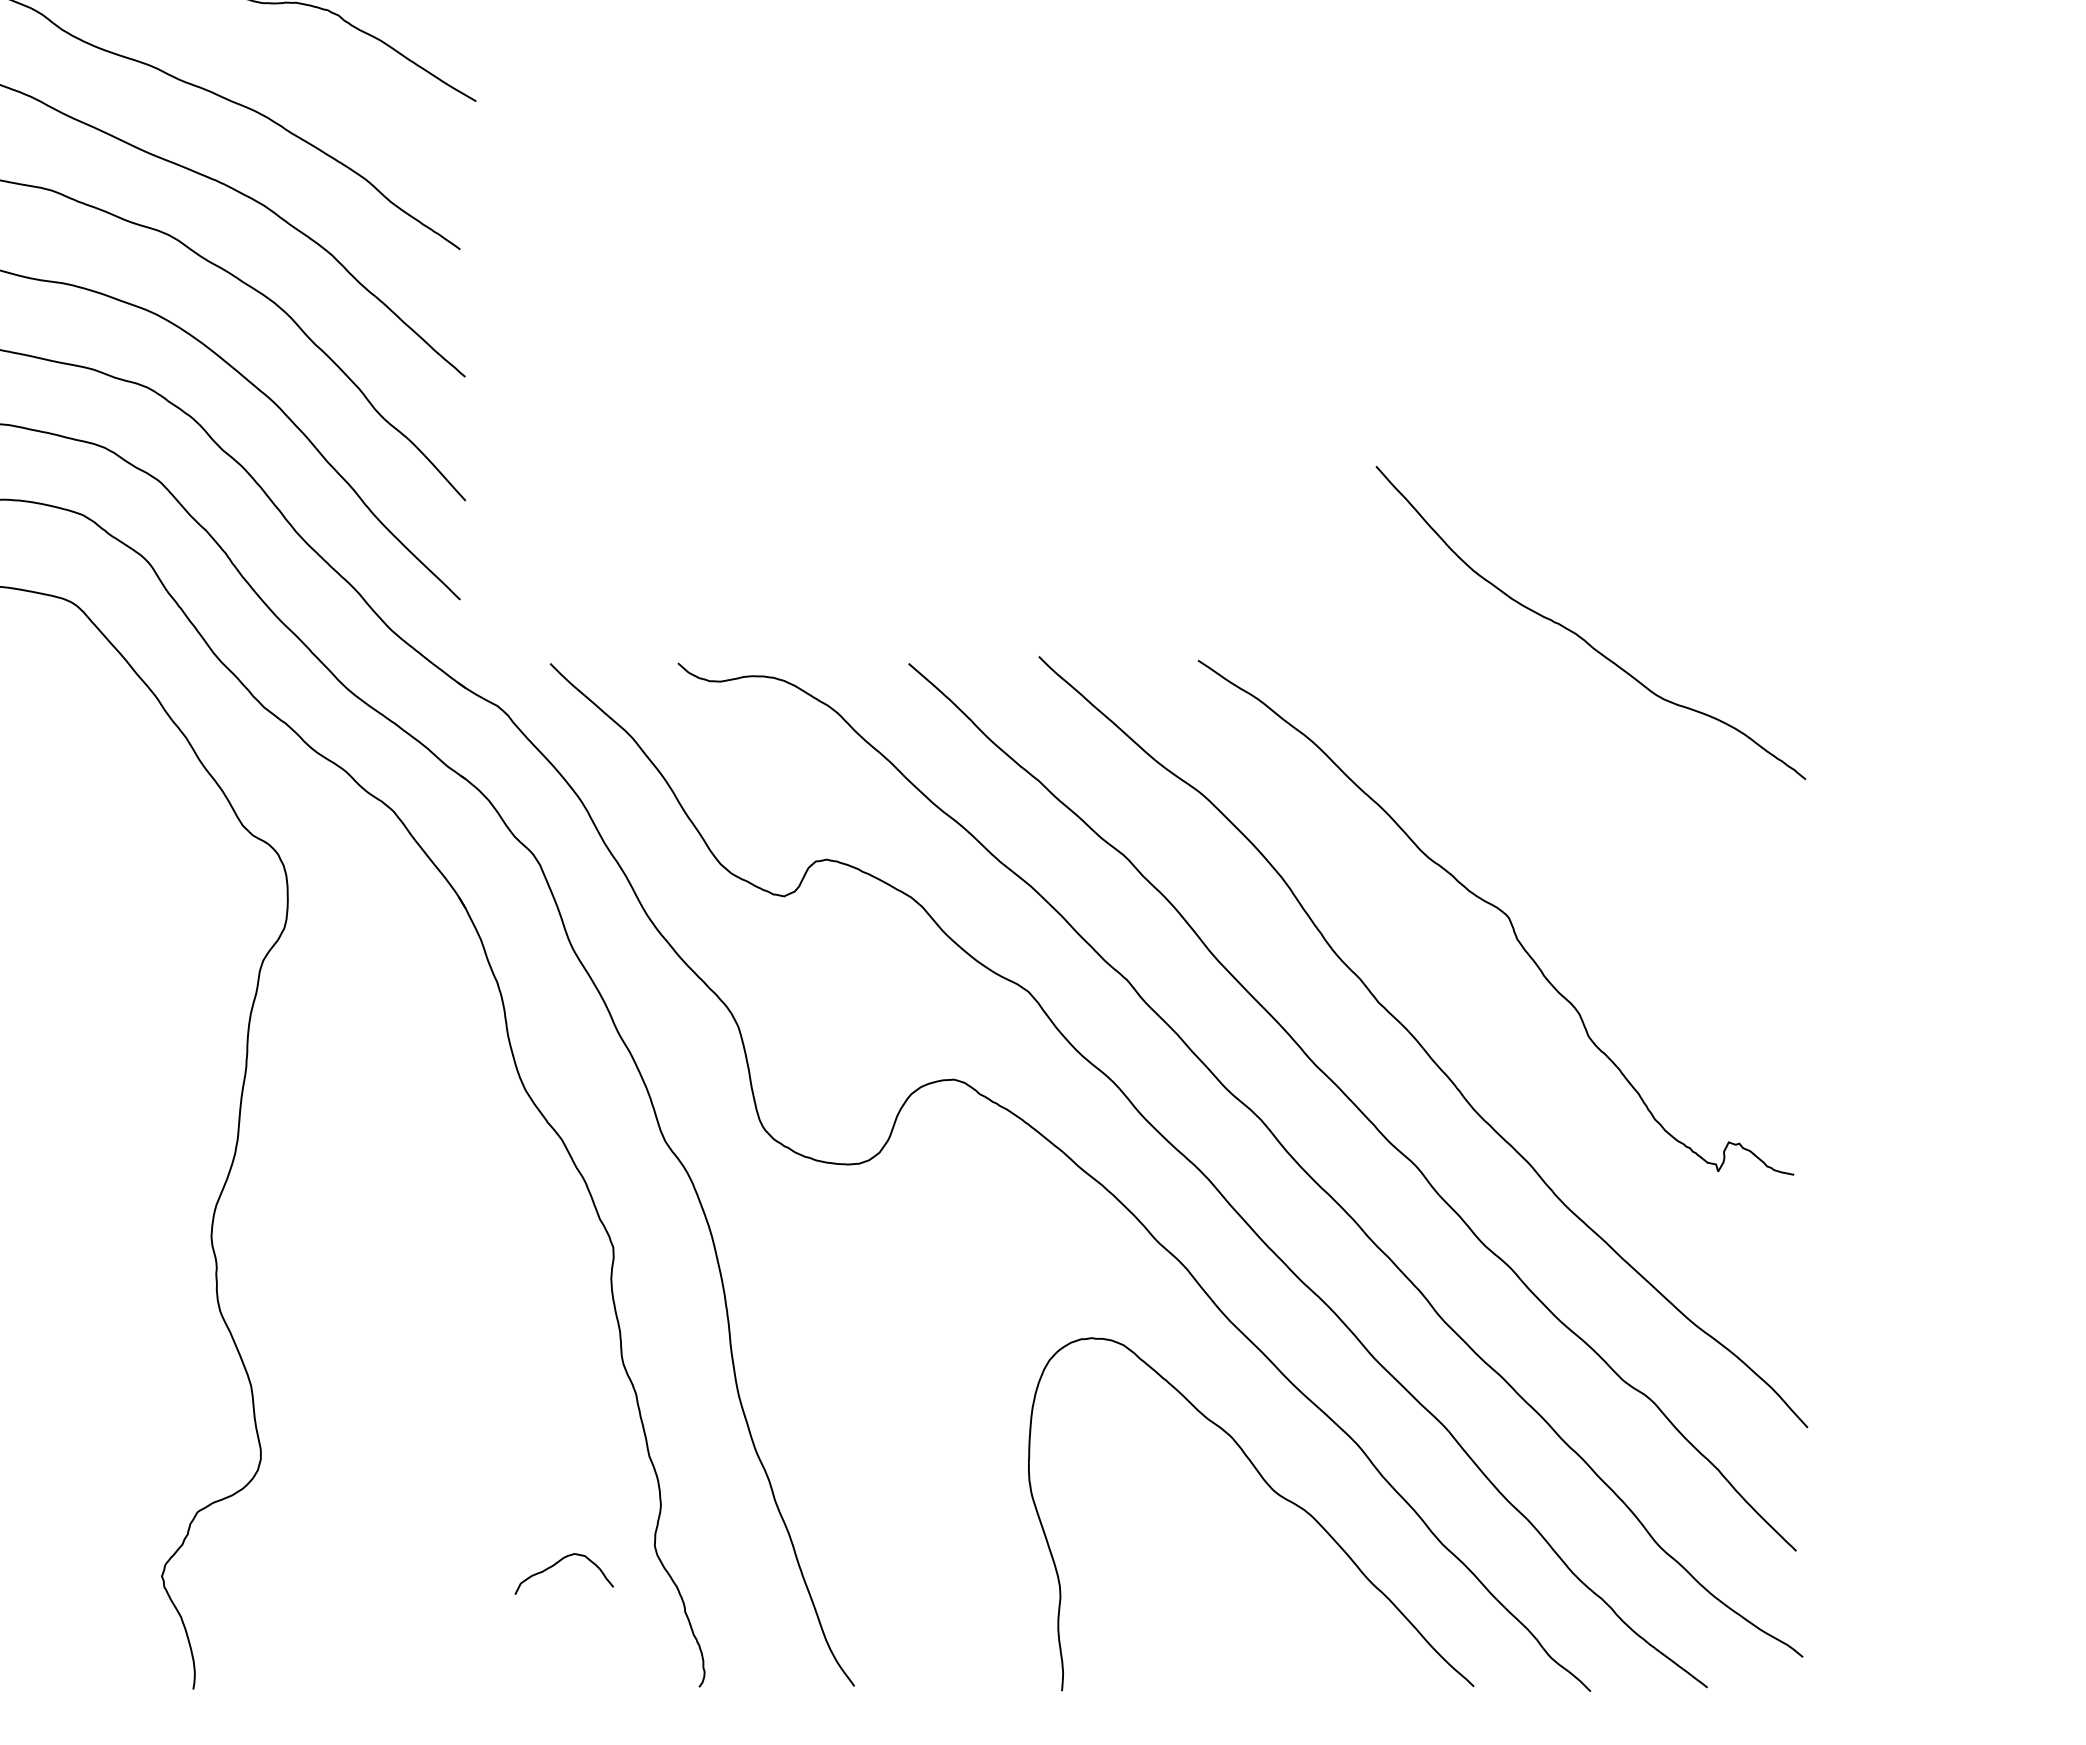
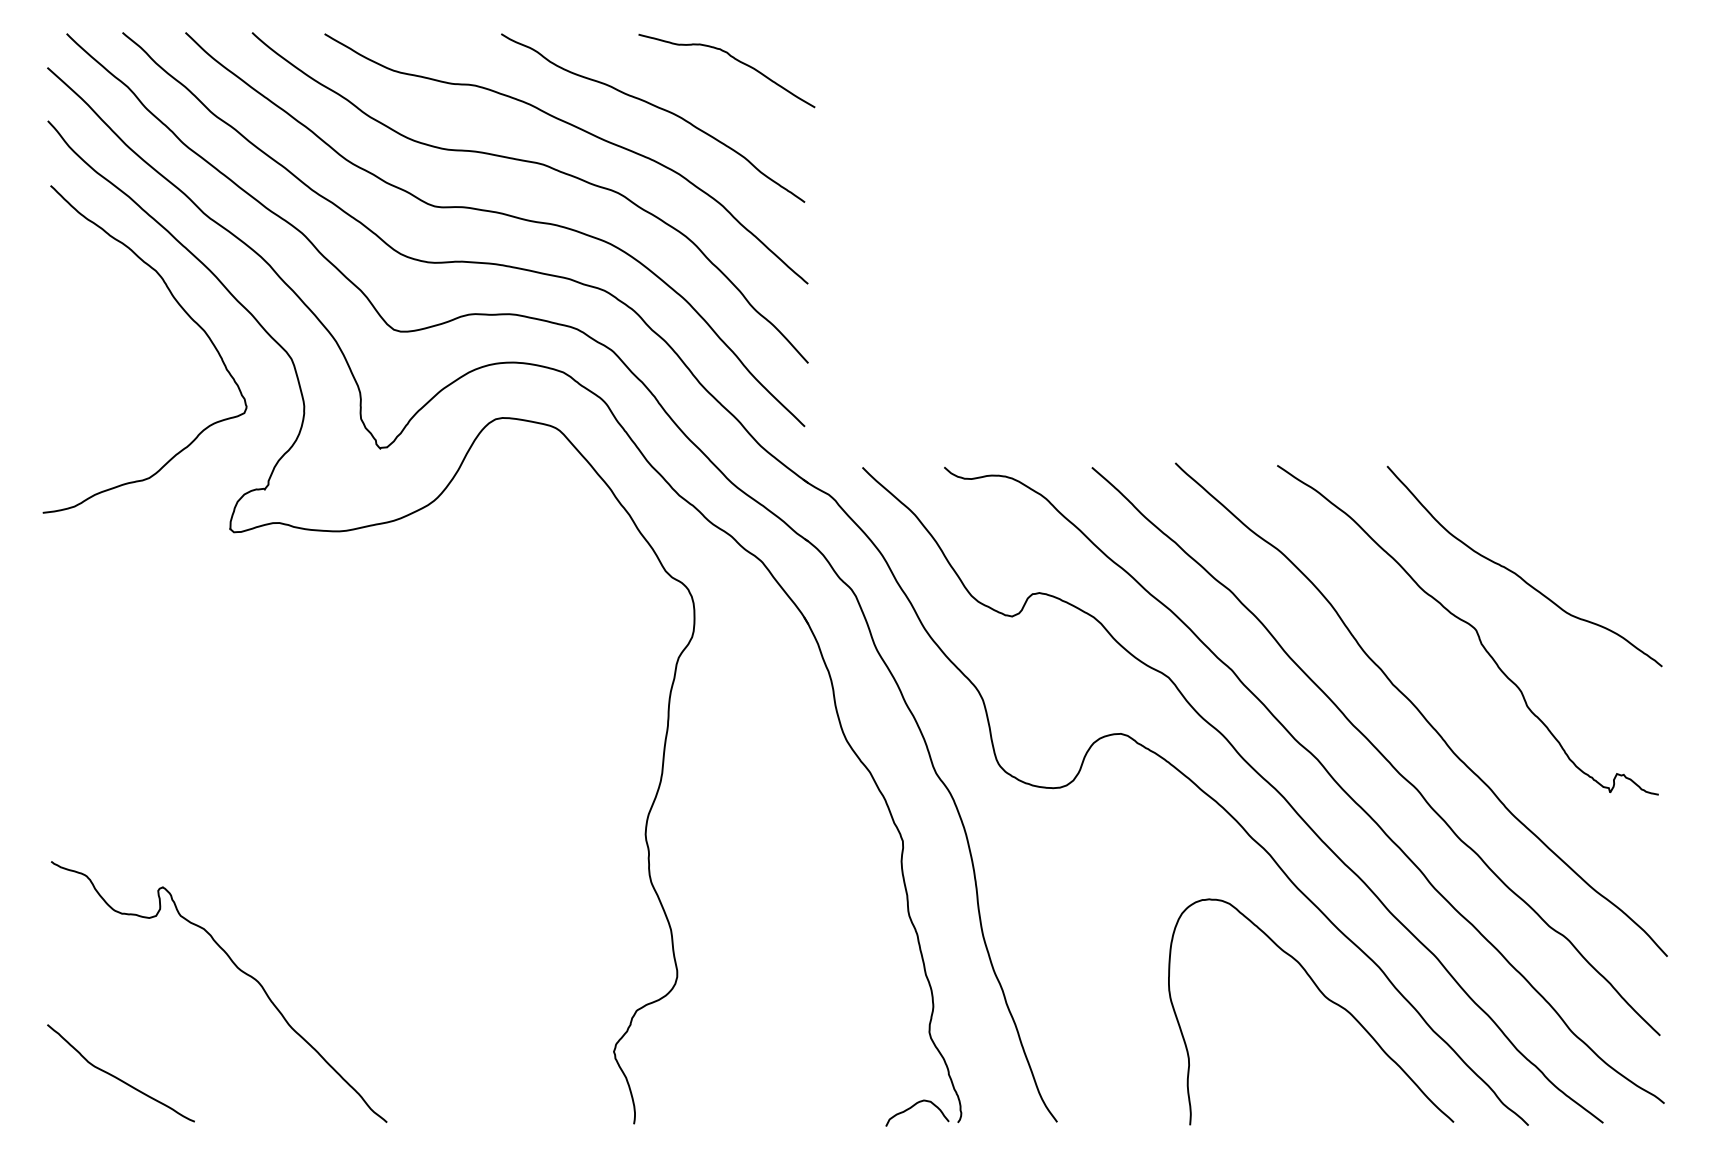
curve: (1581, 635) -> (1518, 574), moved
curve: (559, 1563) -> (914, 1106), moved

